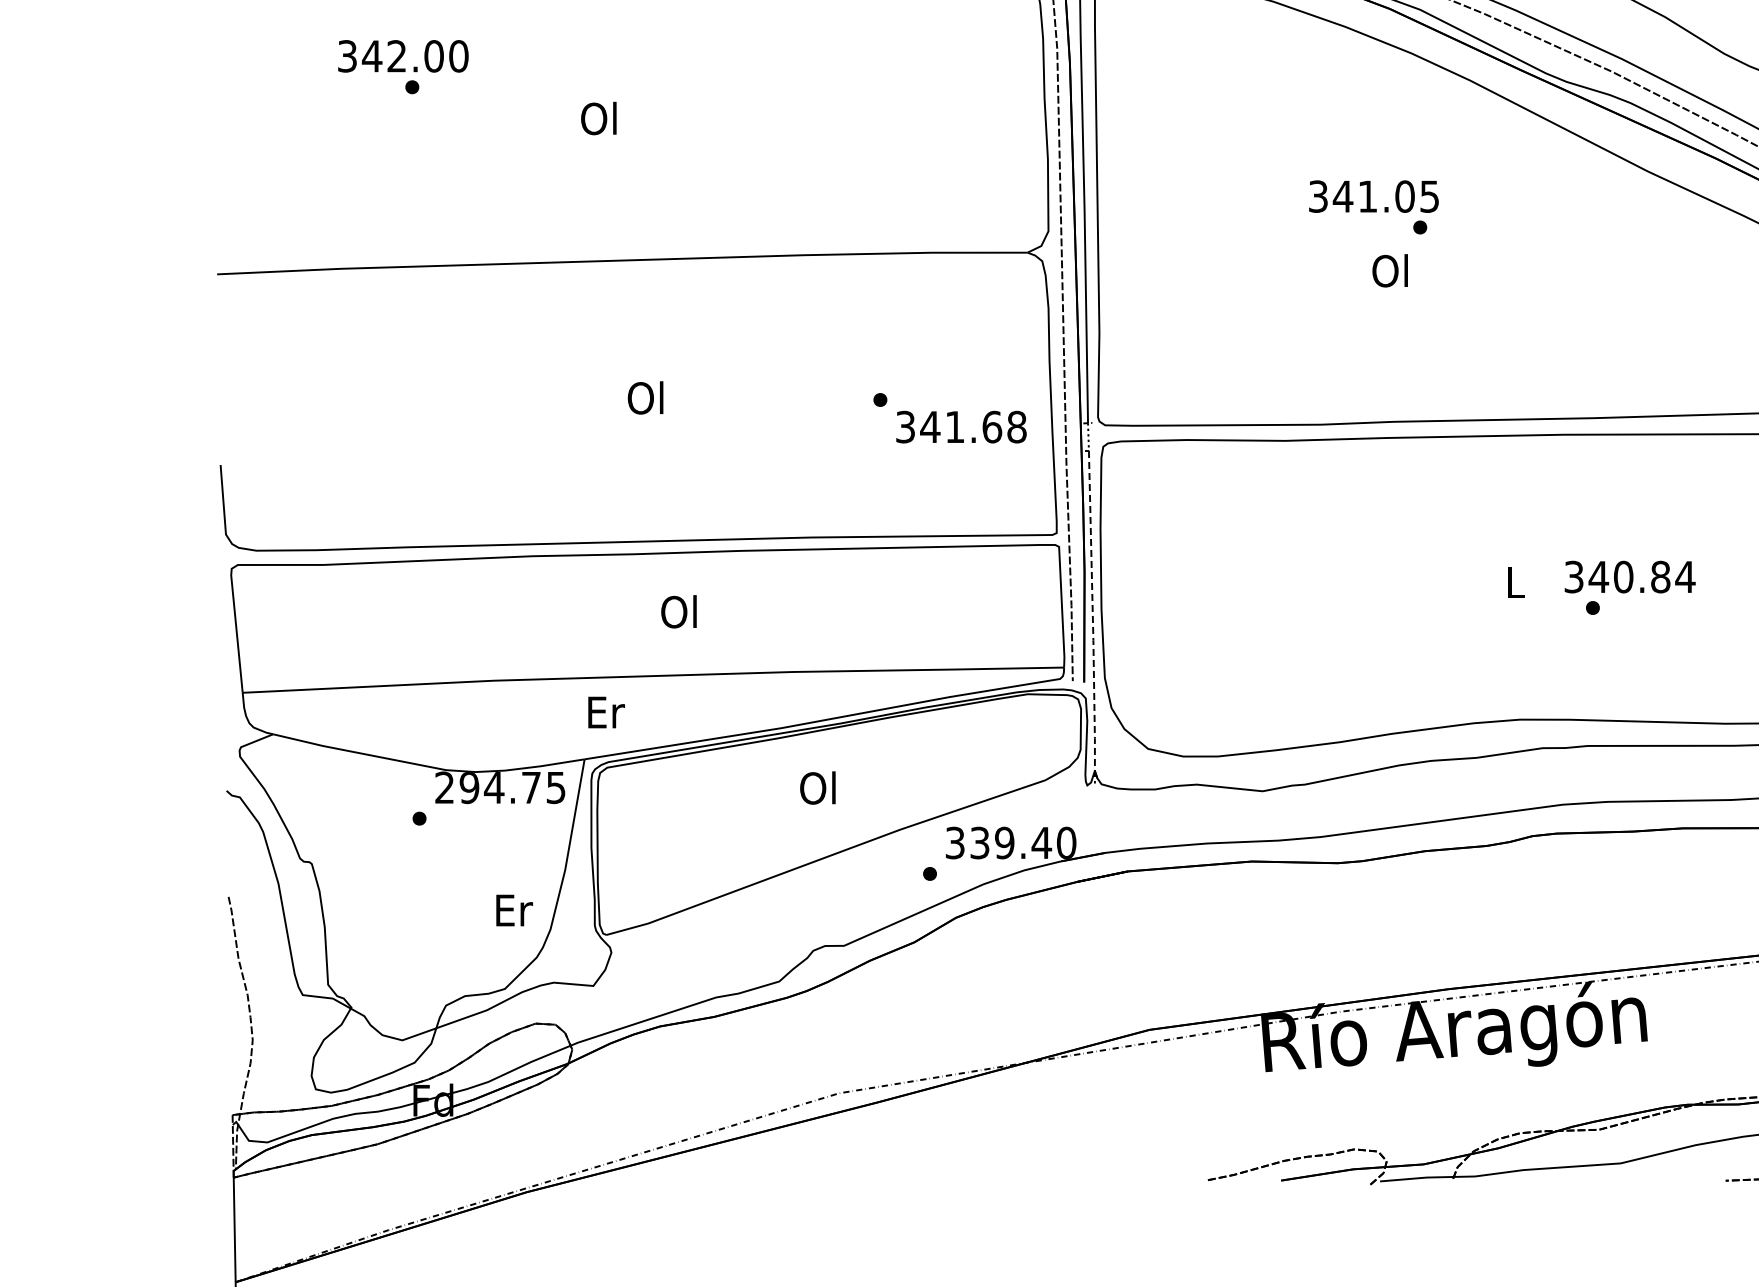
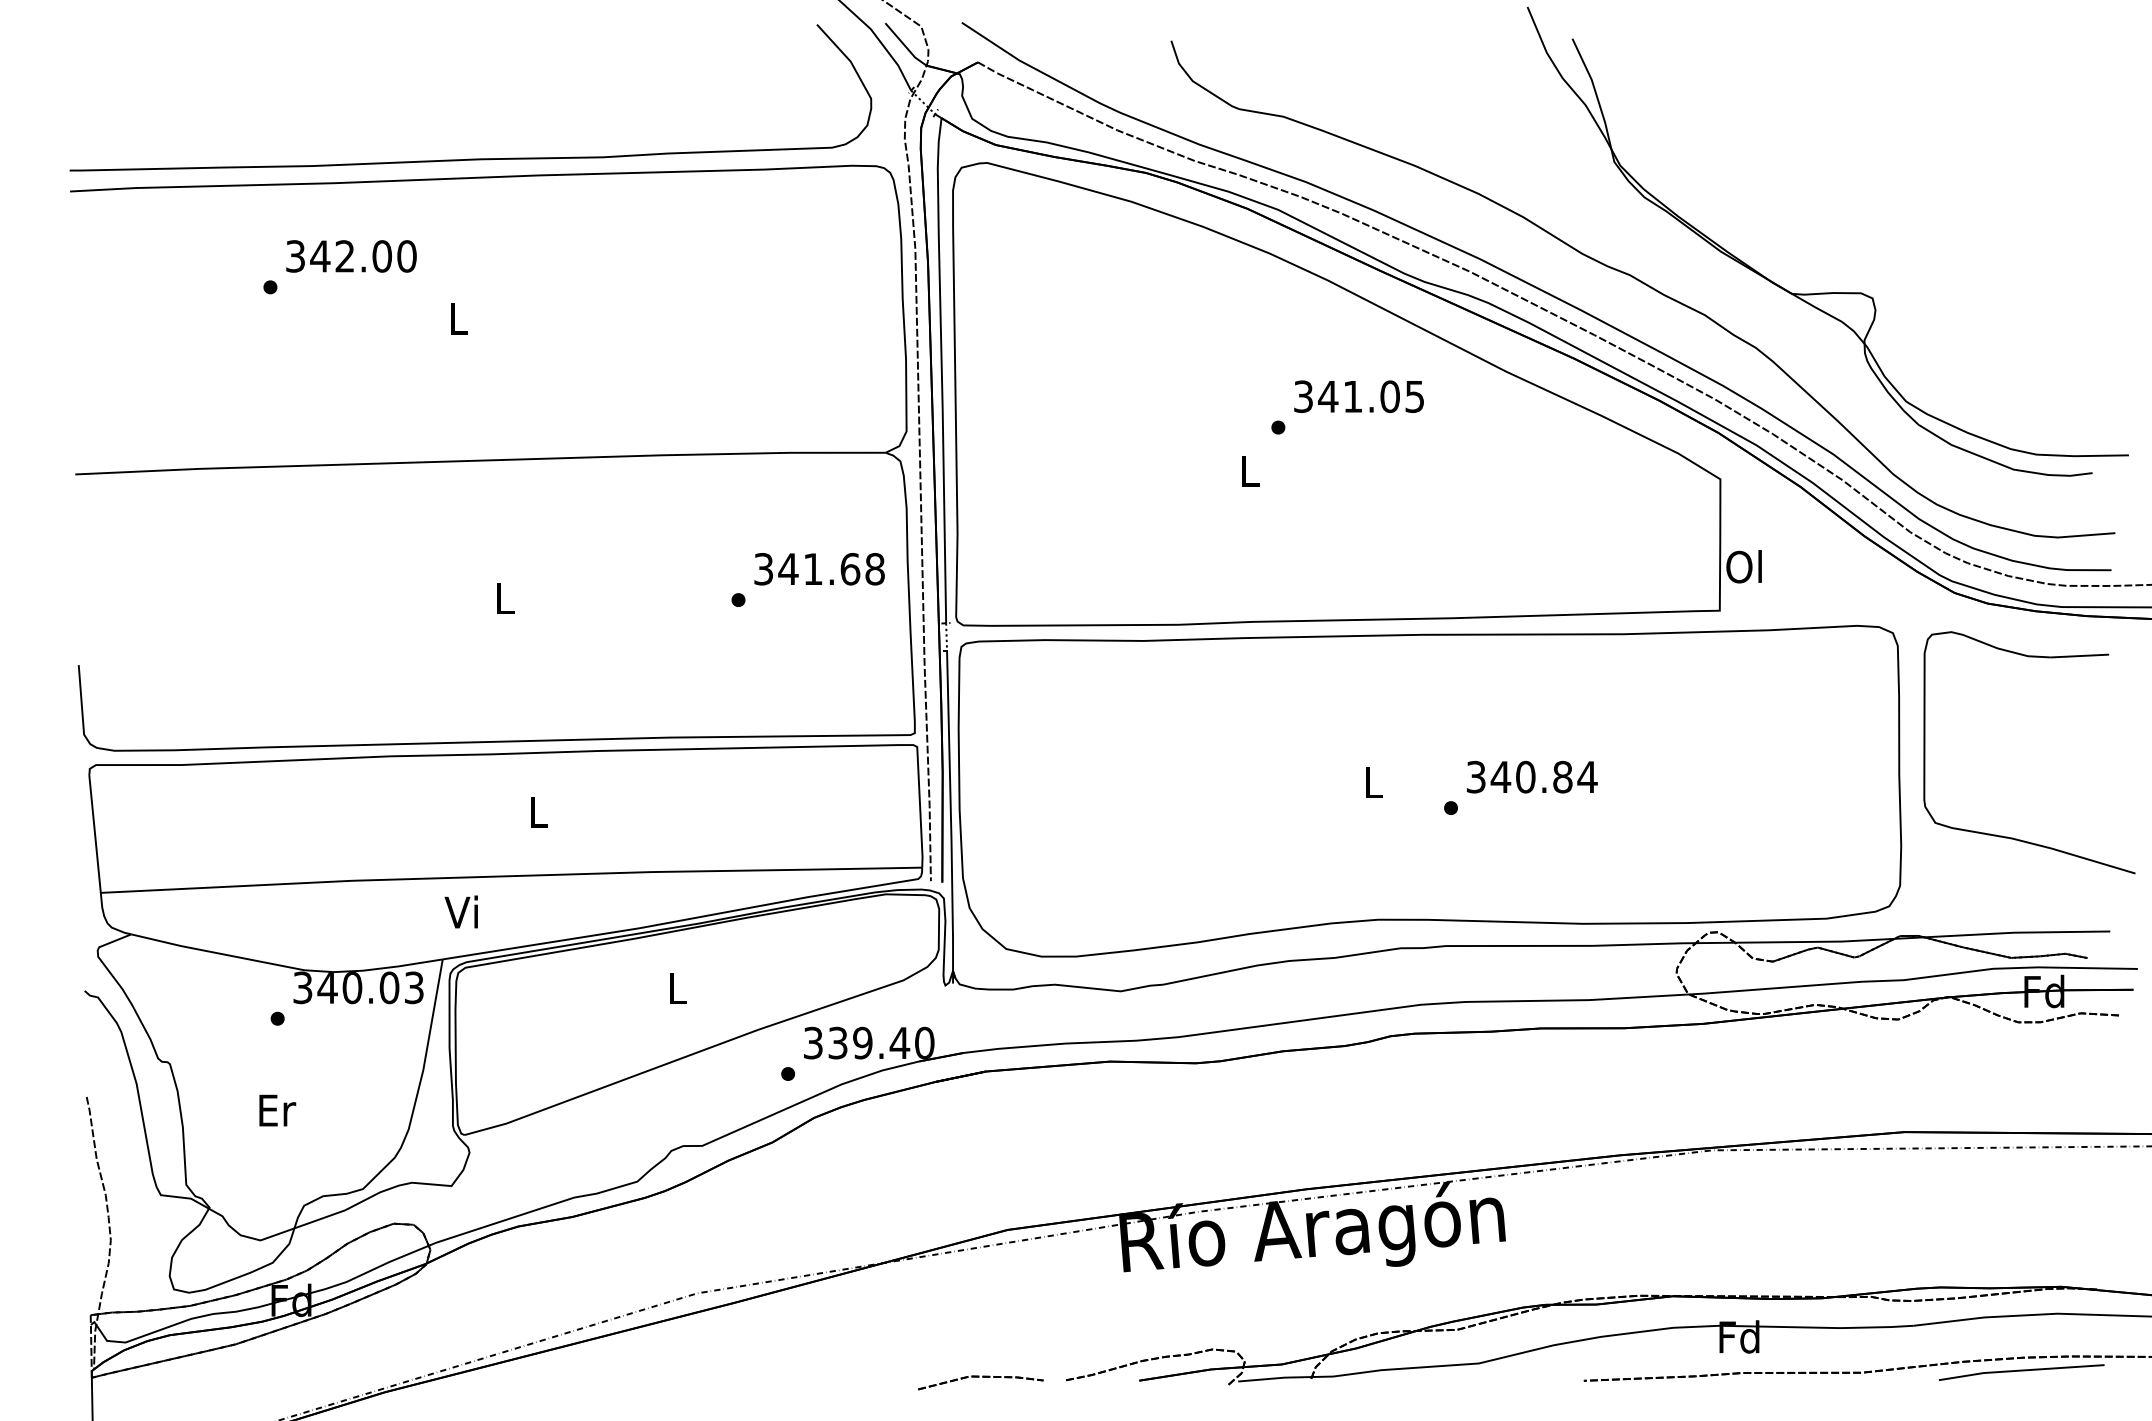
text: (403, 56) -> (351, 256), moved
text: (598, 118) -> (456, 318), Ol -> L
text: (1373, 196) -> (1358, 396), moved
text: (1390, 270) -> (1248, 470), Ol -> L
text: (645, 397) -> (503, 597), Ol -> L
text: (961, 427) -> (819, 569), moved
text: (1630, 576) -> (1532, 776), moved
text: (678, 611) -> (536, 811), Ol -> L
line: (1093, 618) -> (951, 818), dashed -> solid
text: (605, 711) -> (463, 911), Er -> Vi
text: (500, 787) -> (358, 987), 294.75 -> 340.03
text: (817, 787) -> (675, 987), Ol -> L
text: (514, 910) -> (277, 1110), moved
part: (1122, 1182) -> (980, 1382), added

